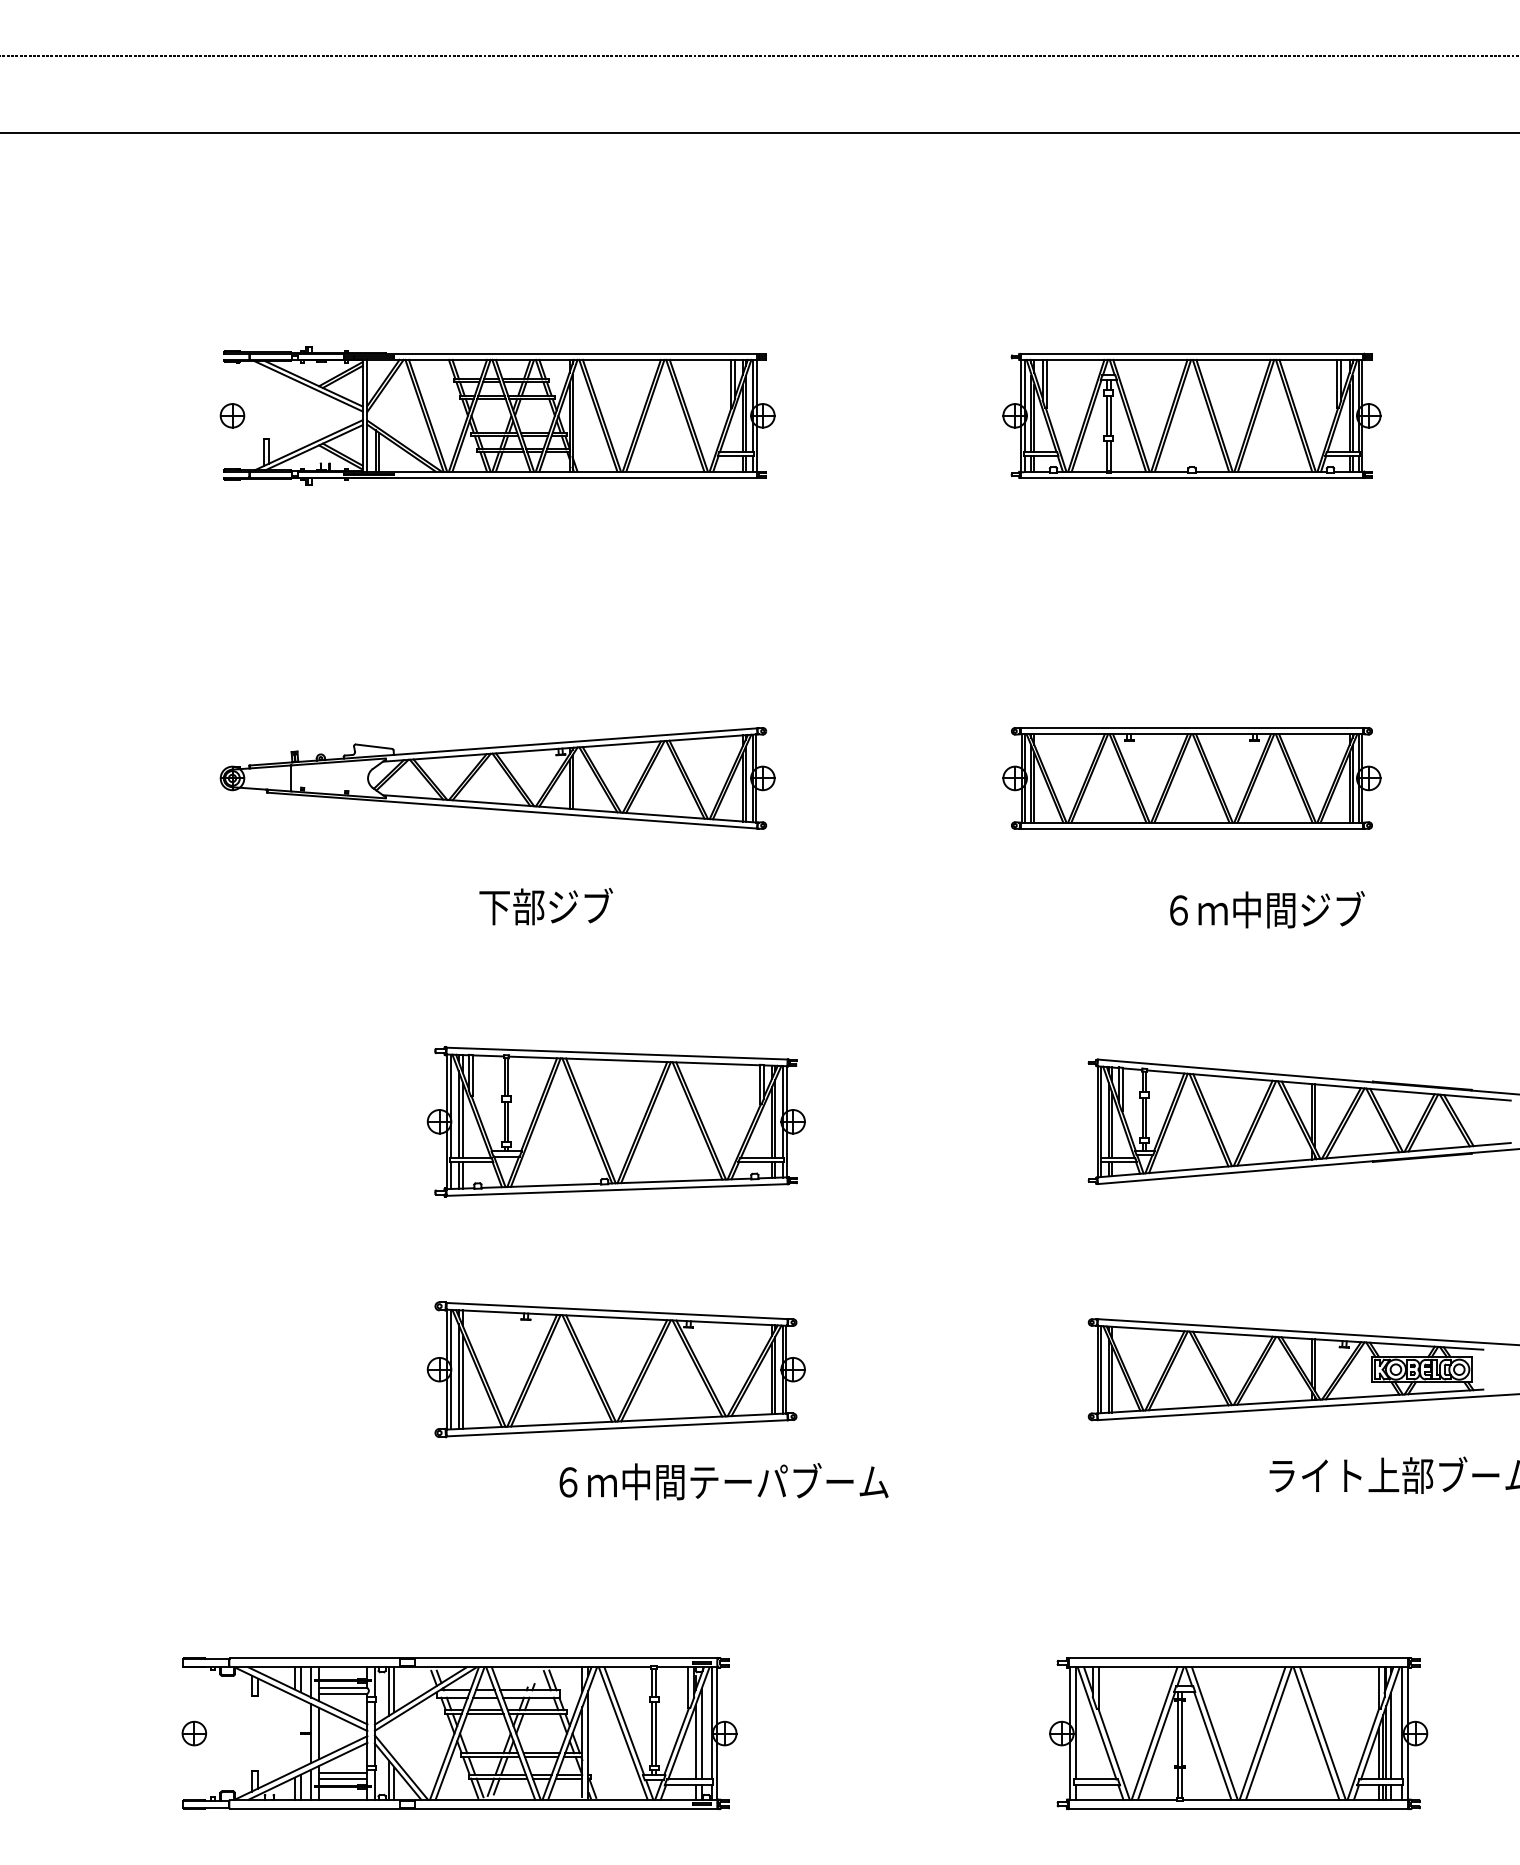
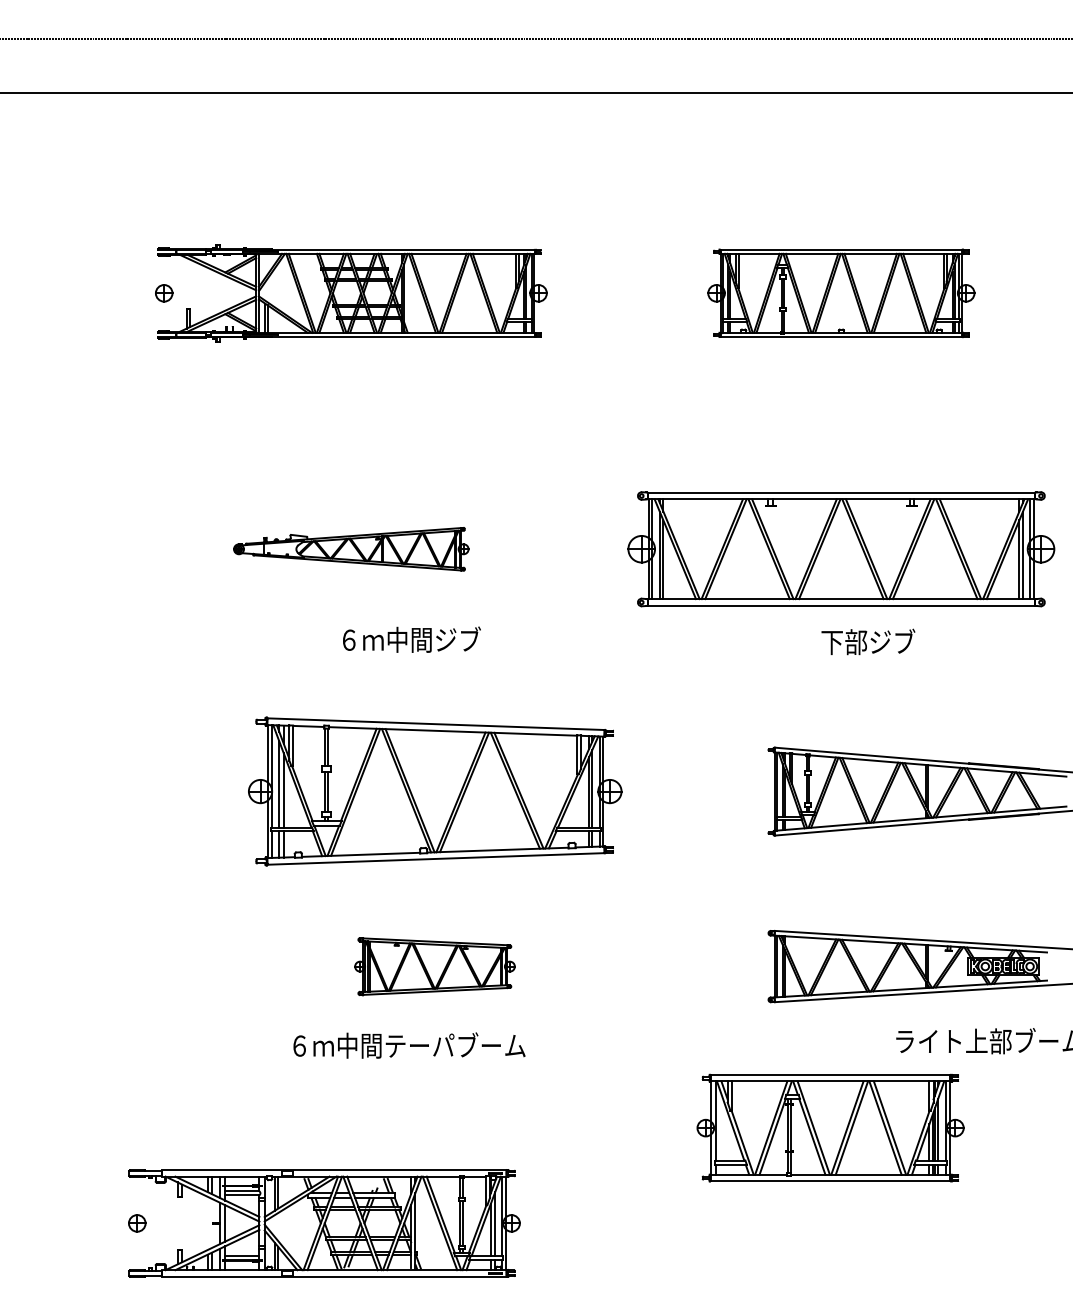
part: (497, 778) -> (351, 549), size x0.6
part: (1191, 778) -> (841, 549), size x1.6
text: (580, 906) -> (409, 639), 下部ジブ -> ６ｍ中間ジブ
text: (1263, 909) -> (891, 641), ６ｍ中間ジブ -> 下部ジブ
part: (615, 1121) -> (434, 791), size x1.4
part: (615, 1369) -> (434, 966), size x0.6
text: (723, 1481) -> (409, 1045), moved
part: (1238, 1733) -> (830, 1128), moved
line: (342, 1773) -> (241, 1251), removed

